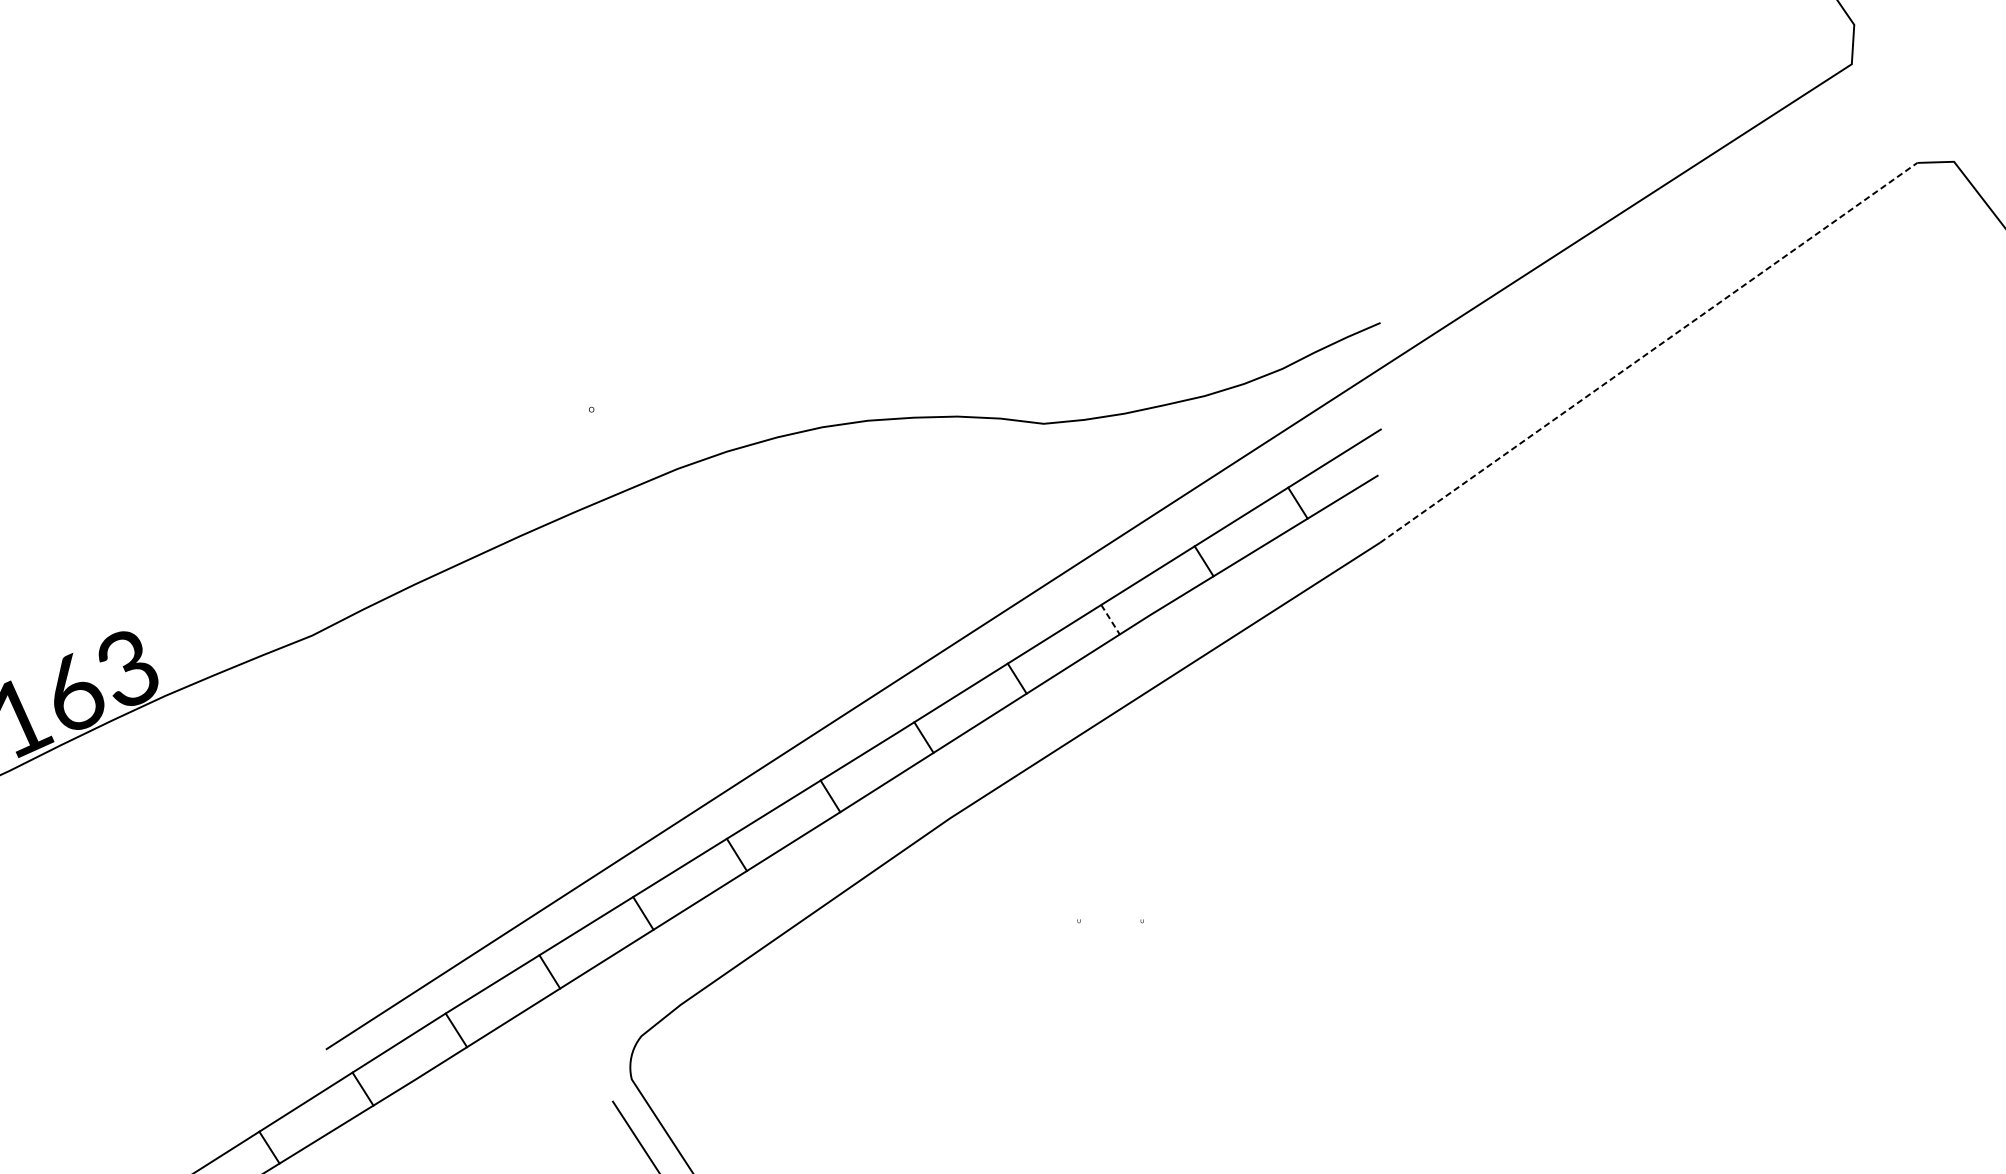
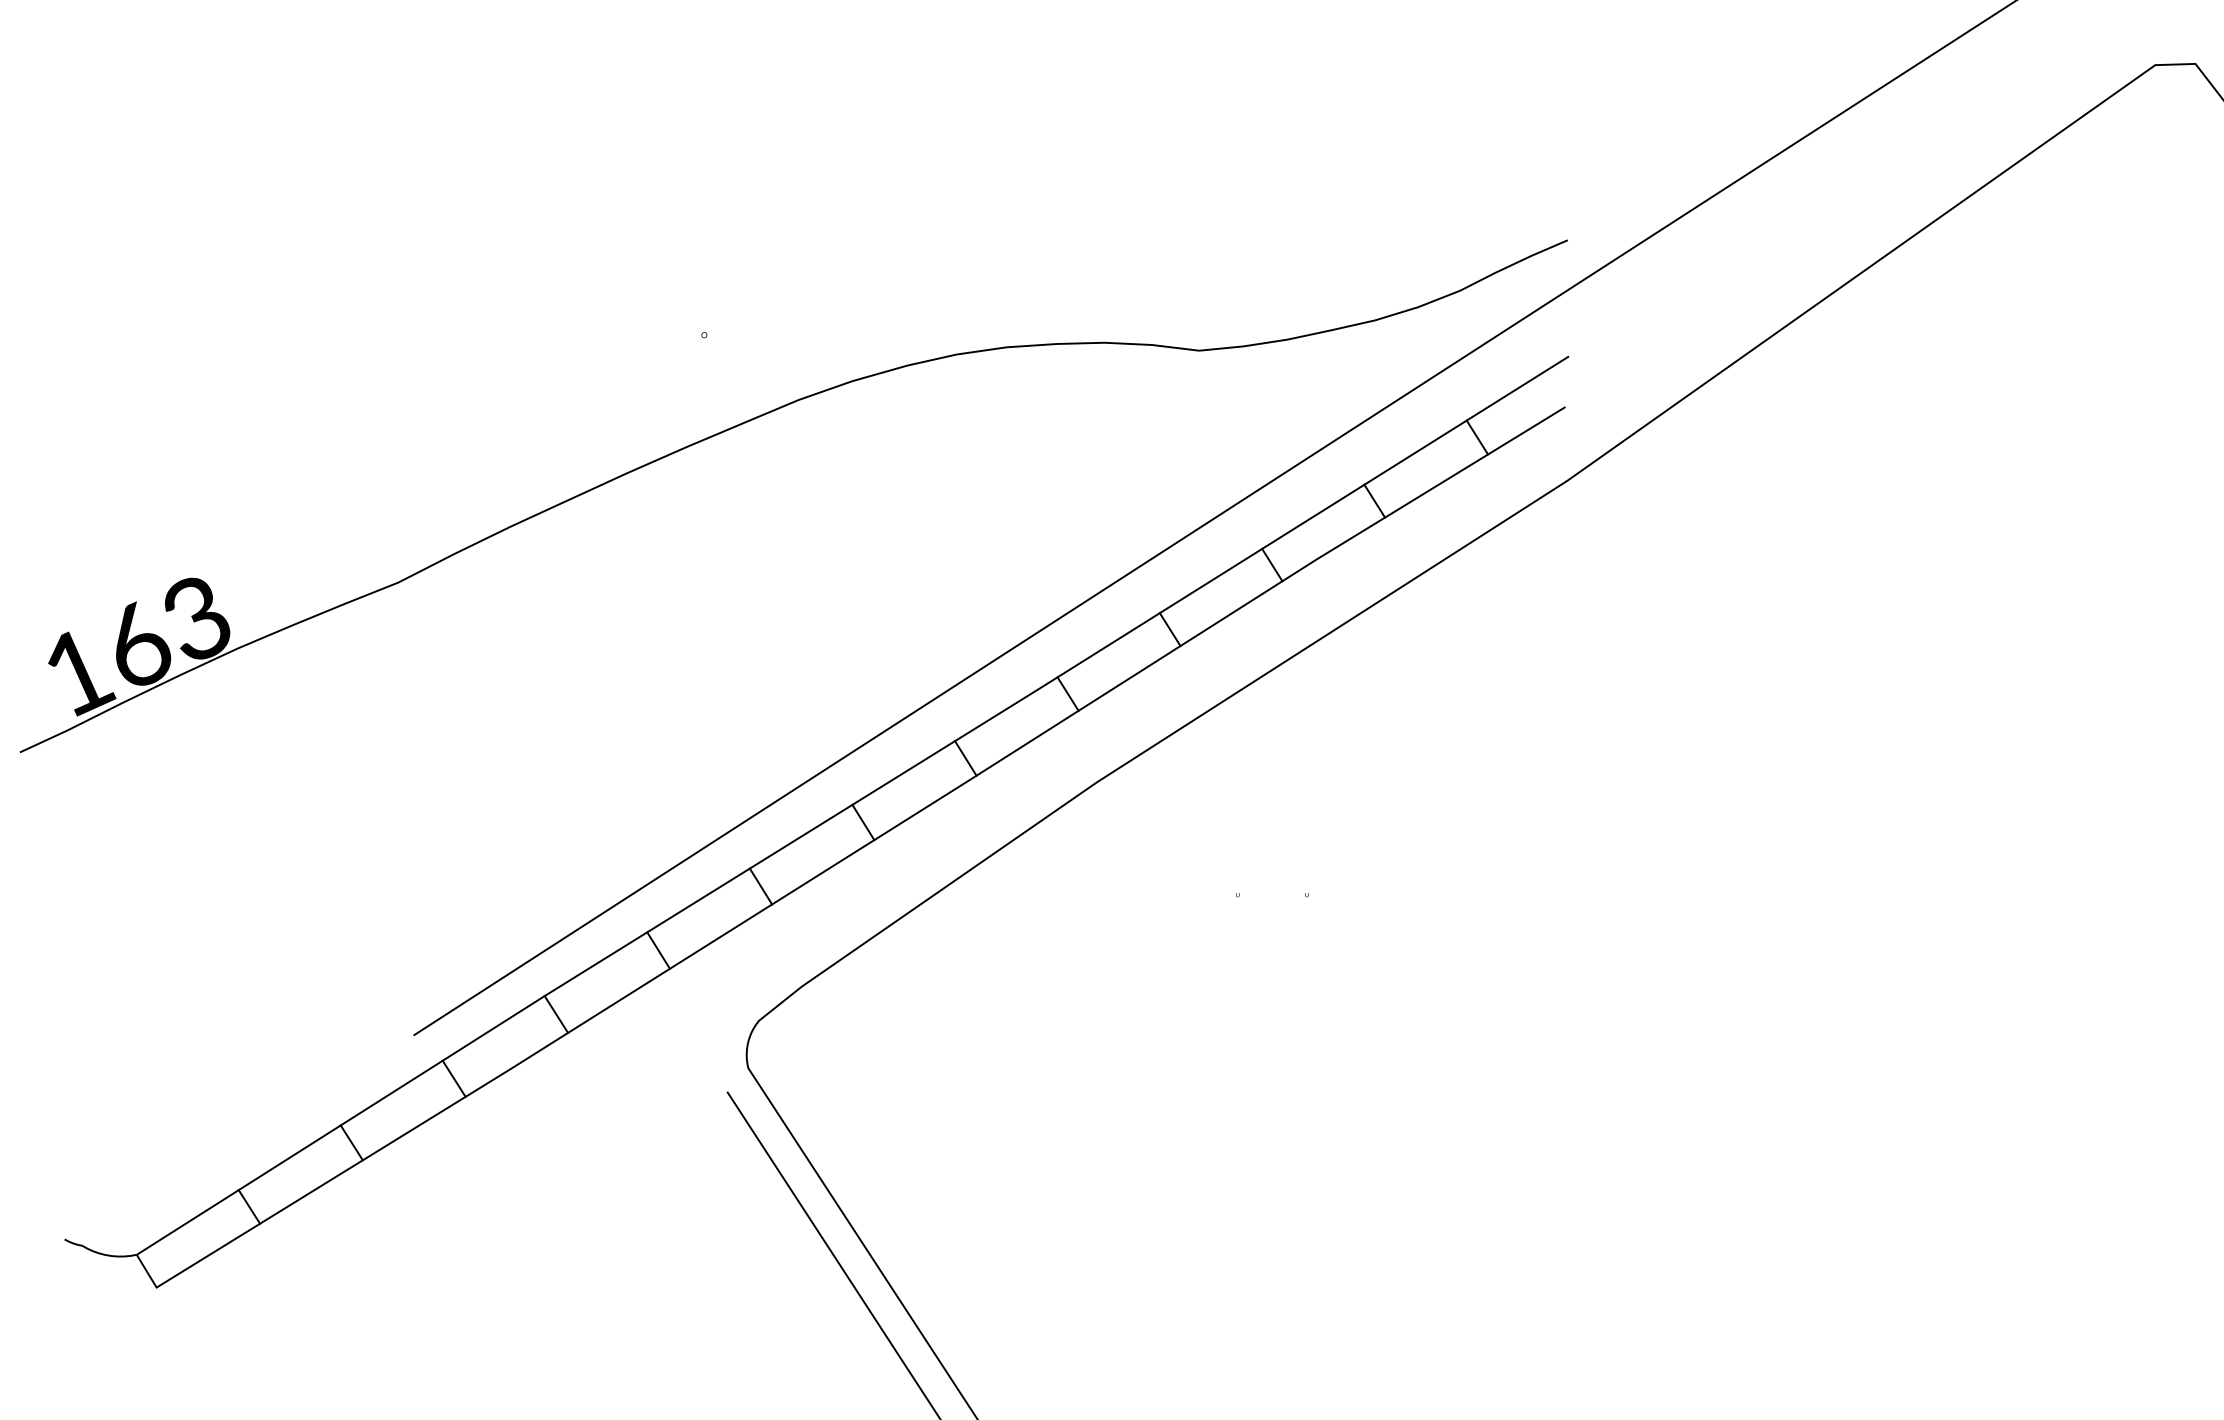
line: (1648, 352) -> (1861, 272), dashed -> solid
line: (1110, 620) -> (1272, 565), dashed -> solid

